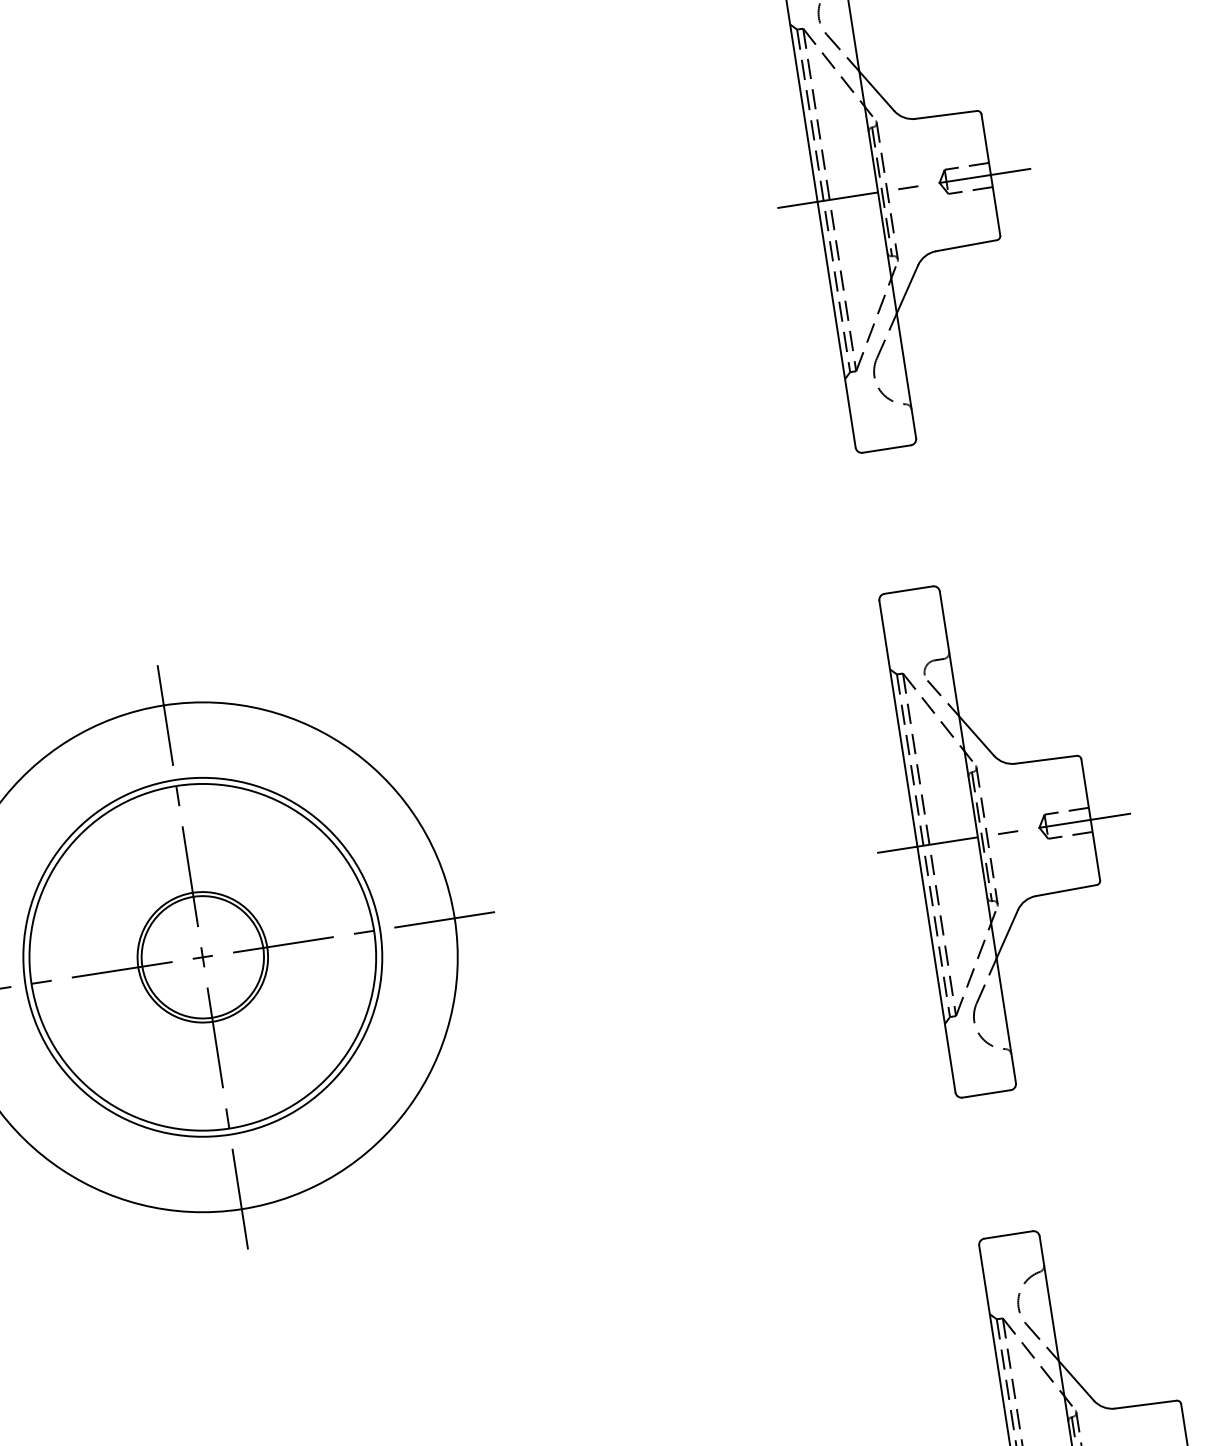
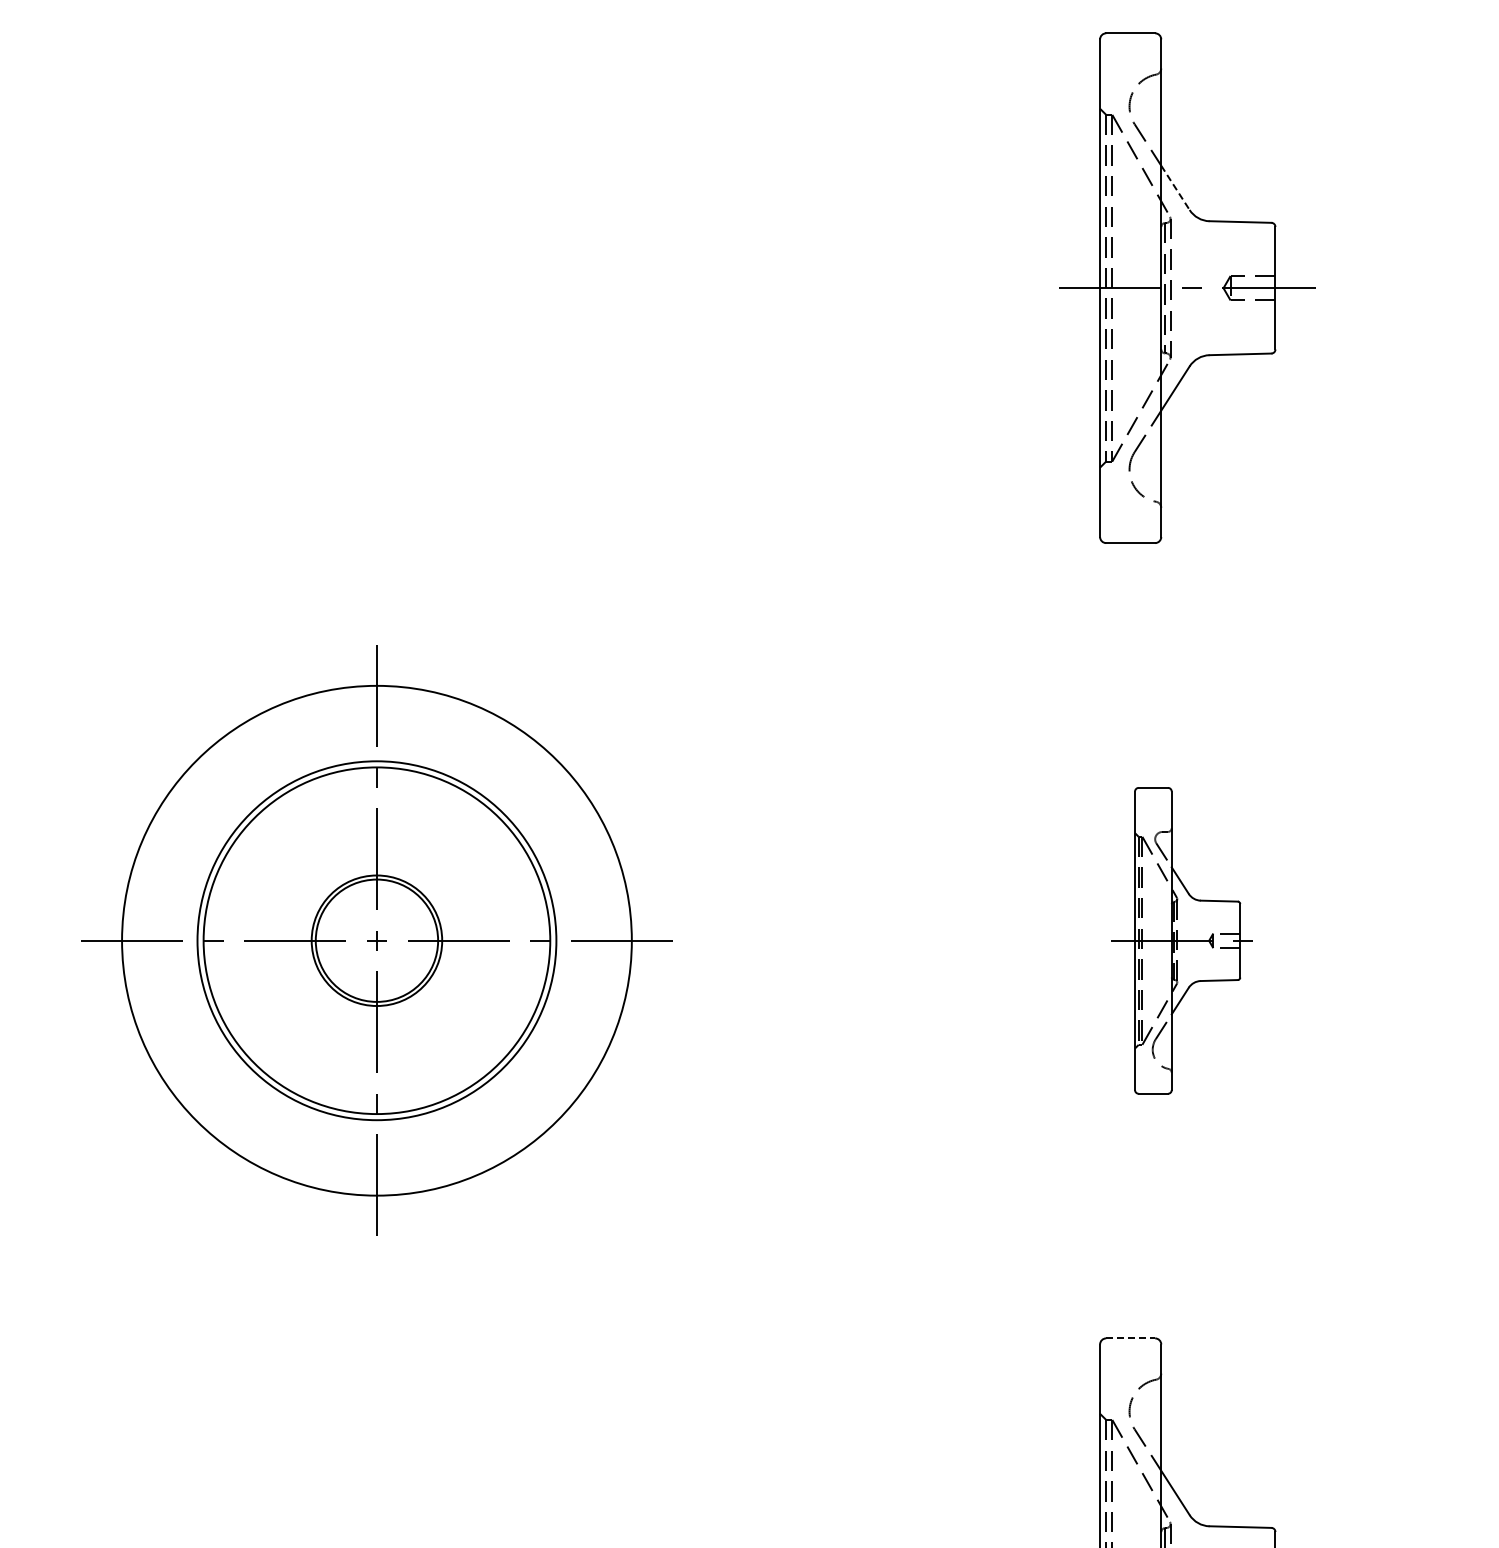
line: (876, 91) -> (1175, 188), solid -> dashed
part: (1003, 833) -> (1187, 940), size x0.6
line: (1009, 1234) -> (1131, 1338), solid -> dashed

